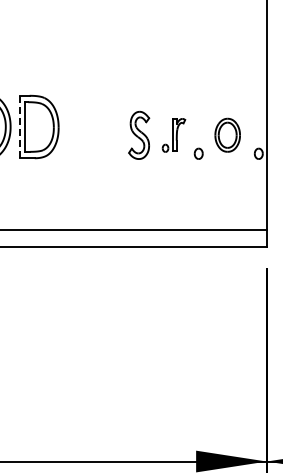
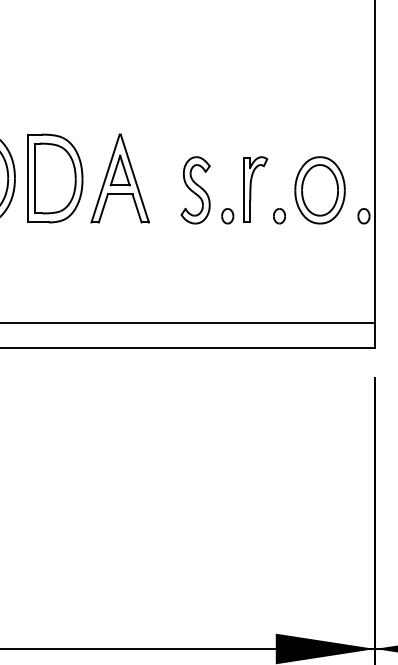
line: (20, 126) -> (28, 177), dashed -> solid
part: (85, 126) -> (120, 177), added
part: (227, 134) -> (319, 189), size x1.43
part: (173, 135) -> (244, 190), size x1.43

